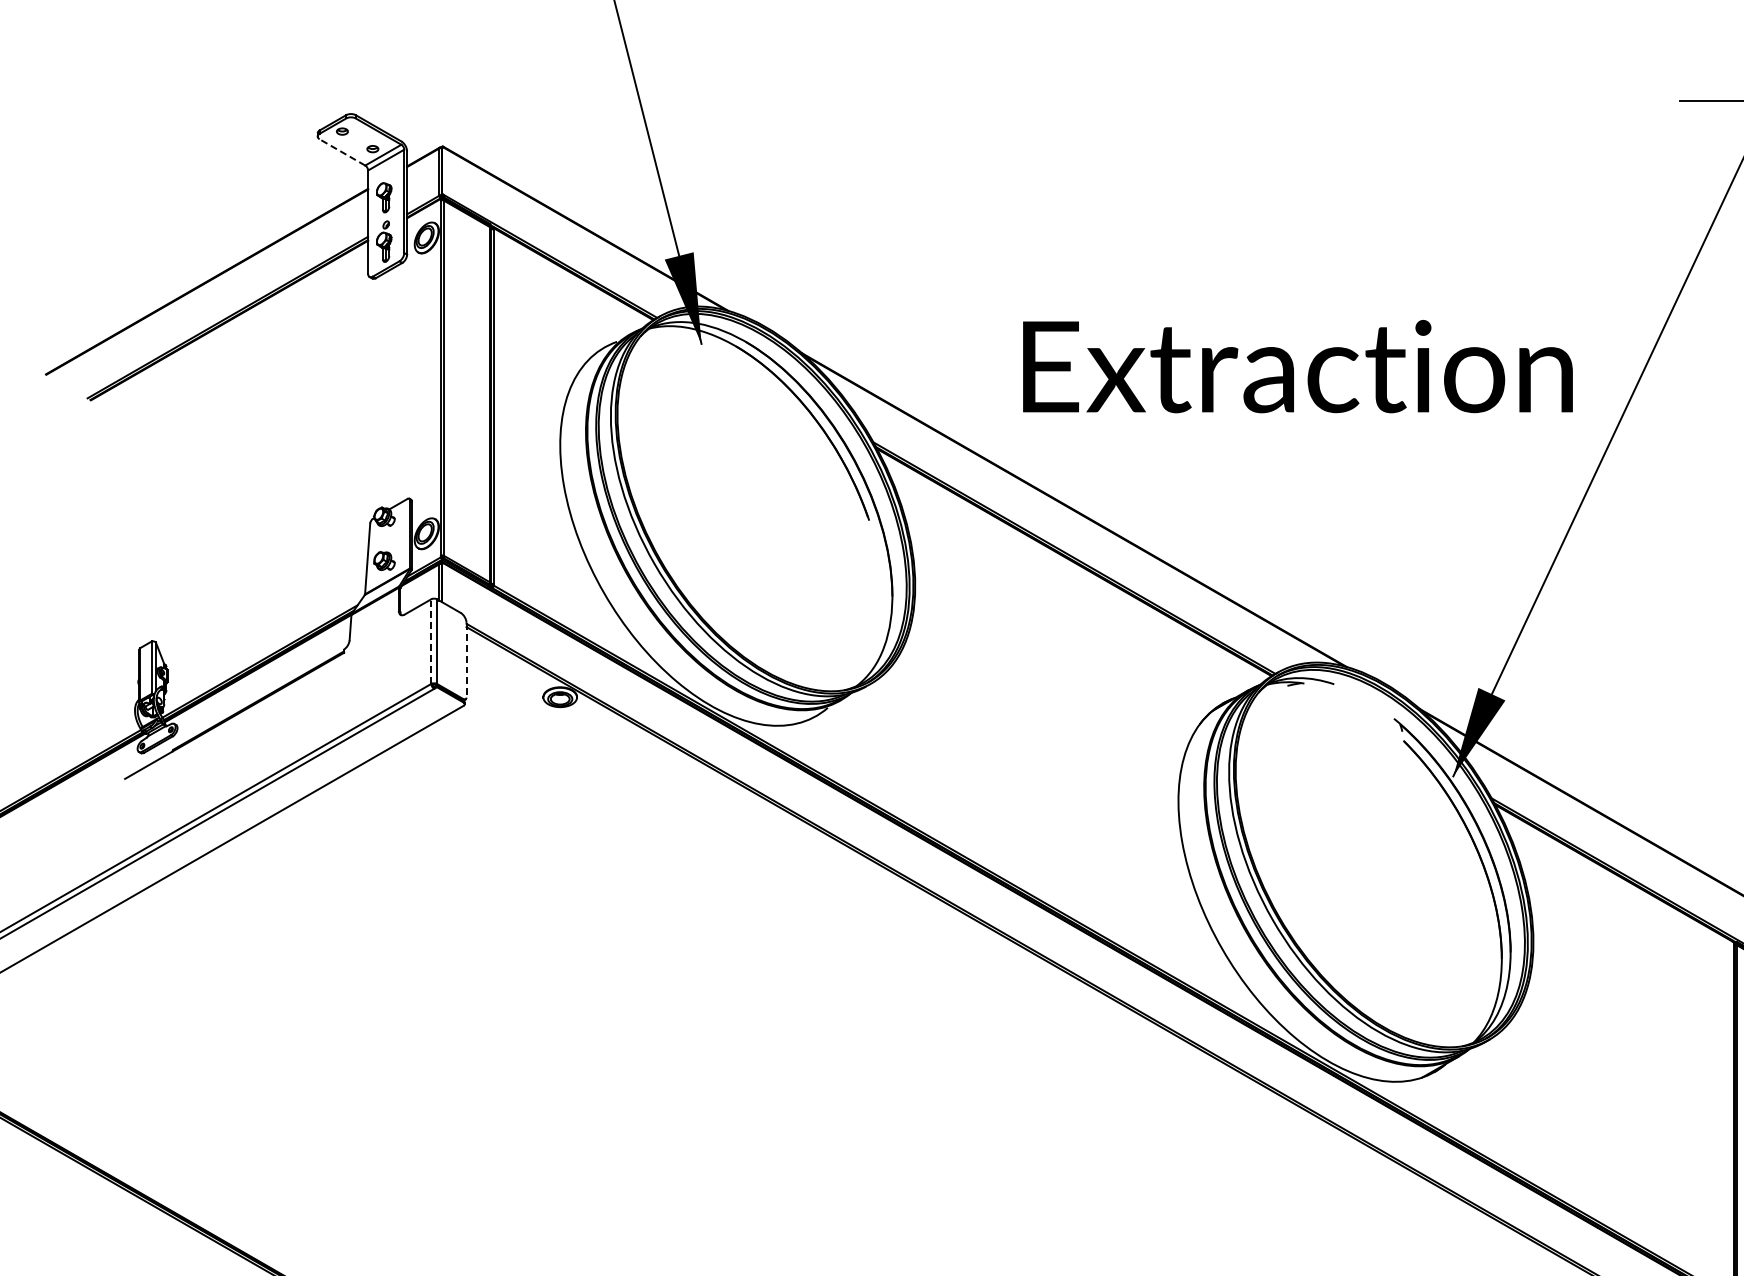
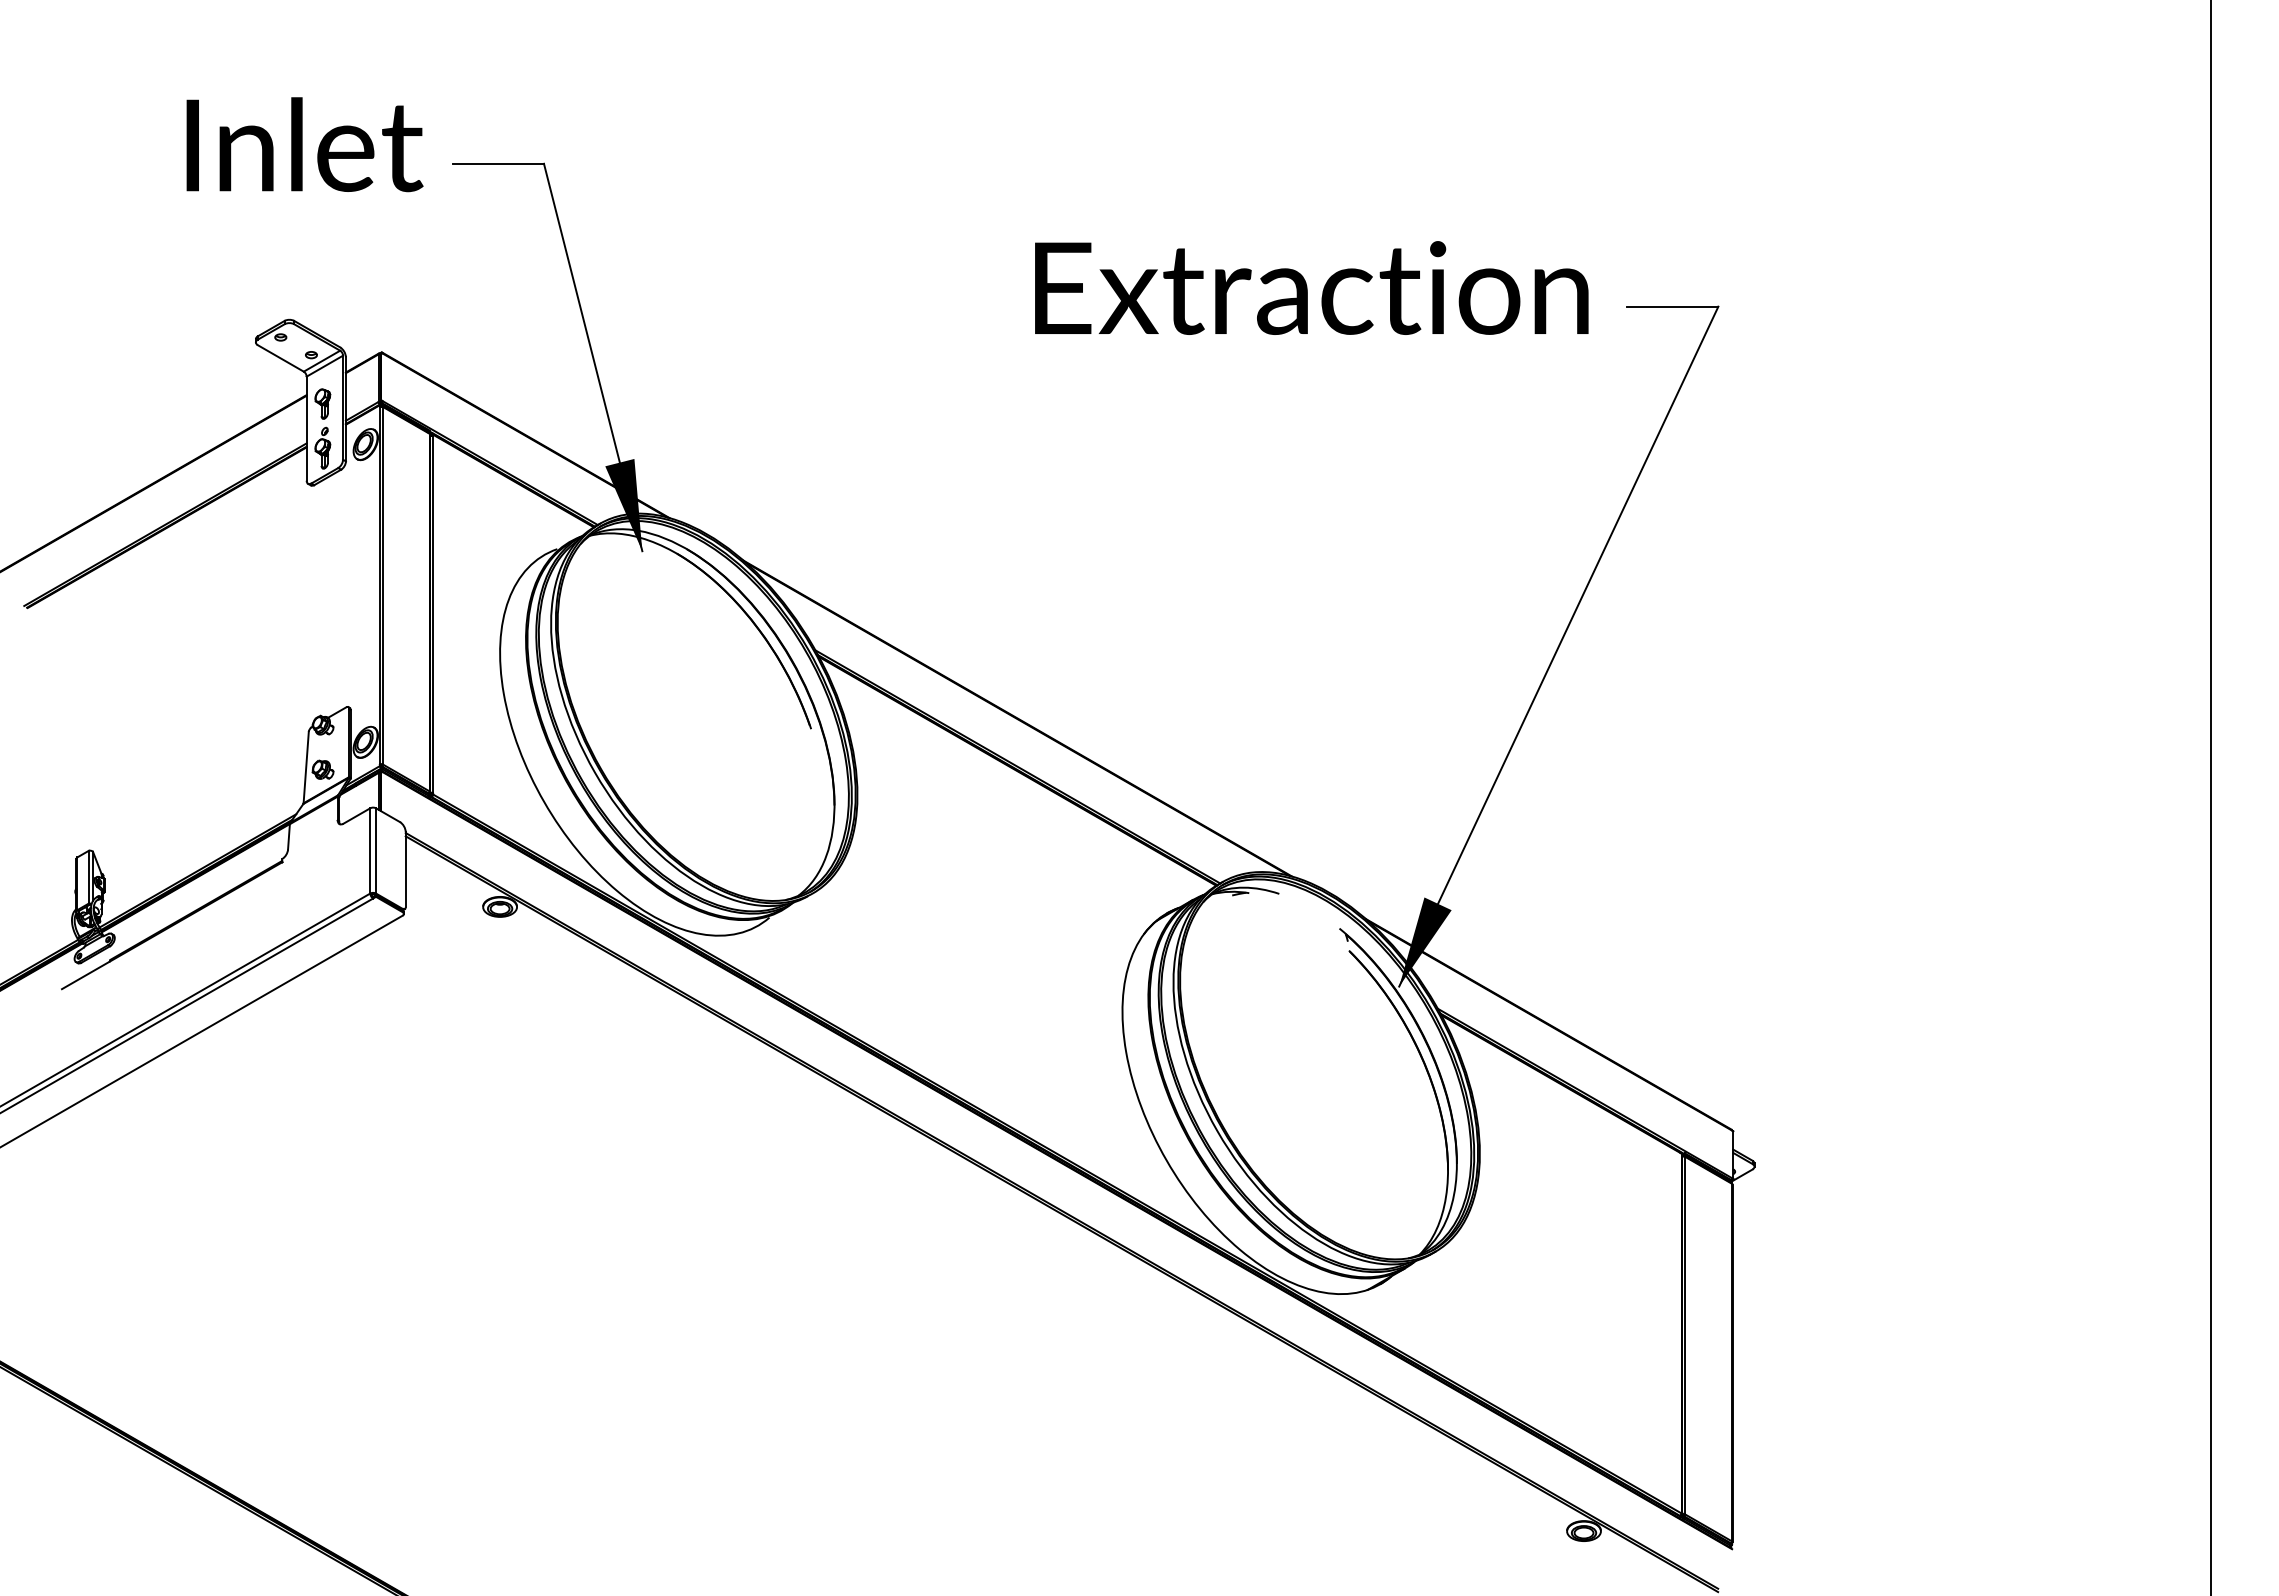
line: (342, 152) -> (280, 358), dashed -> solid
text: (1297, 366) -> (1311, 287), moved
line: (431, 641) -> (370, 850), dashed -> solid
line: (466, 660) -> (405, 869), dashed -> solid

